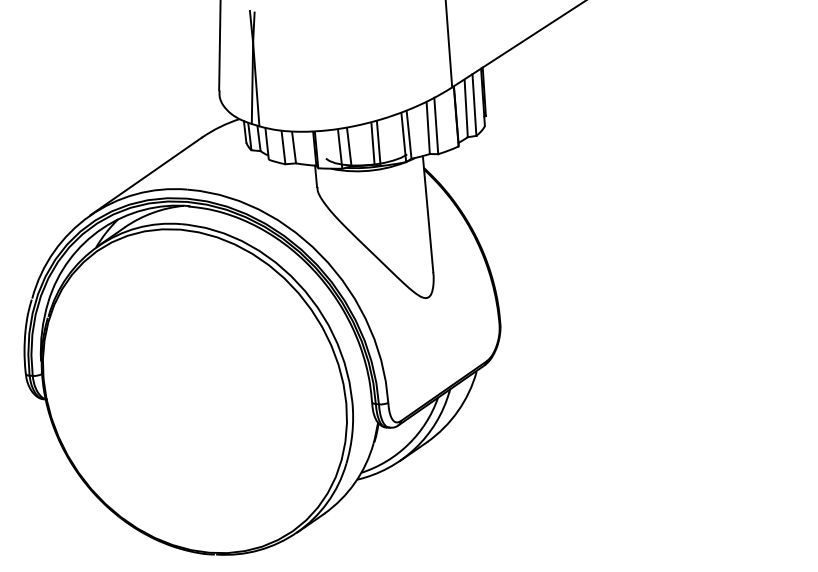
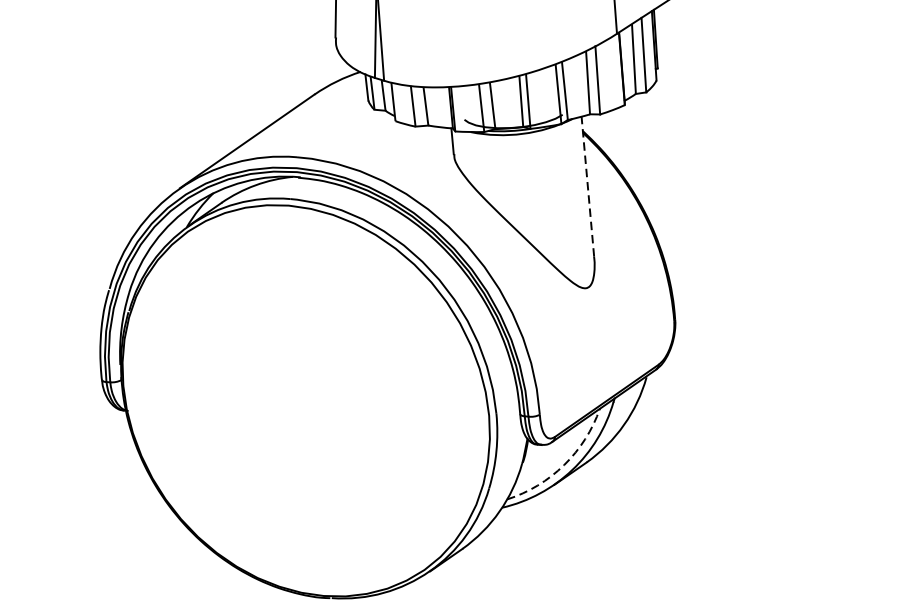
line: (428, 213) -> (588, 186), solid -> dashed
arc: (408, 444) -> (564, 465), solid -> dashed

